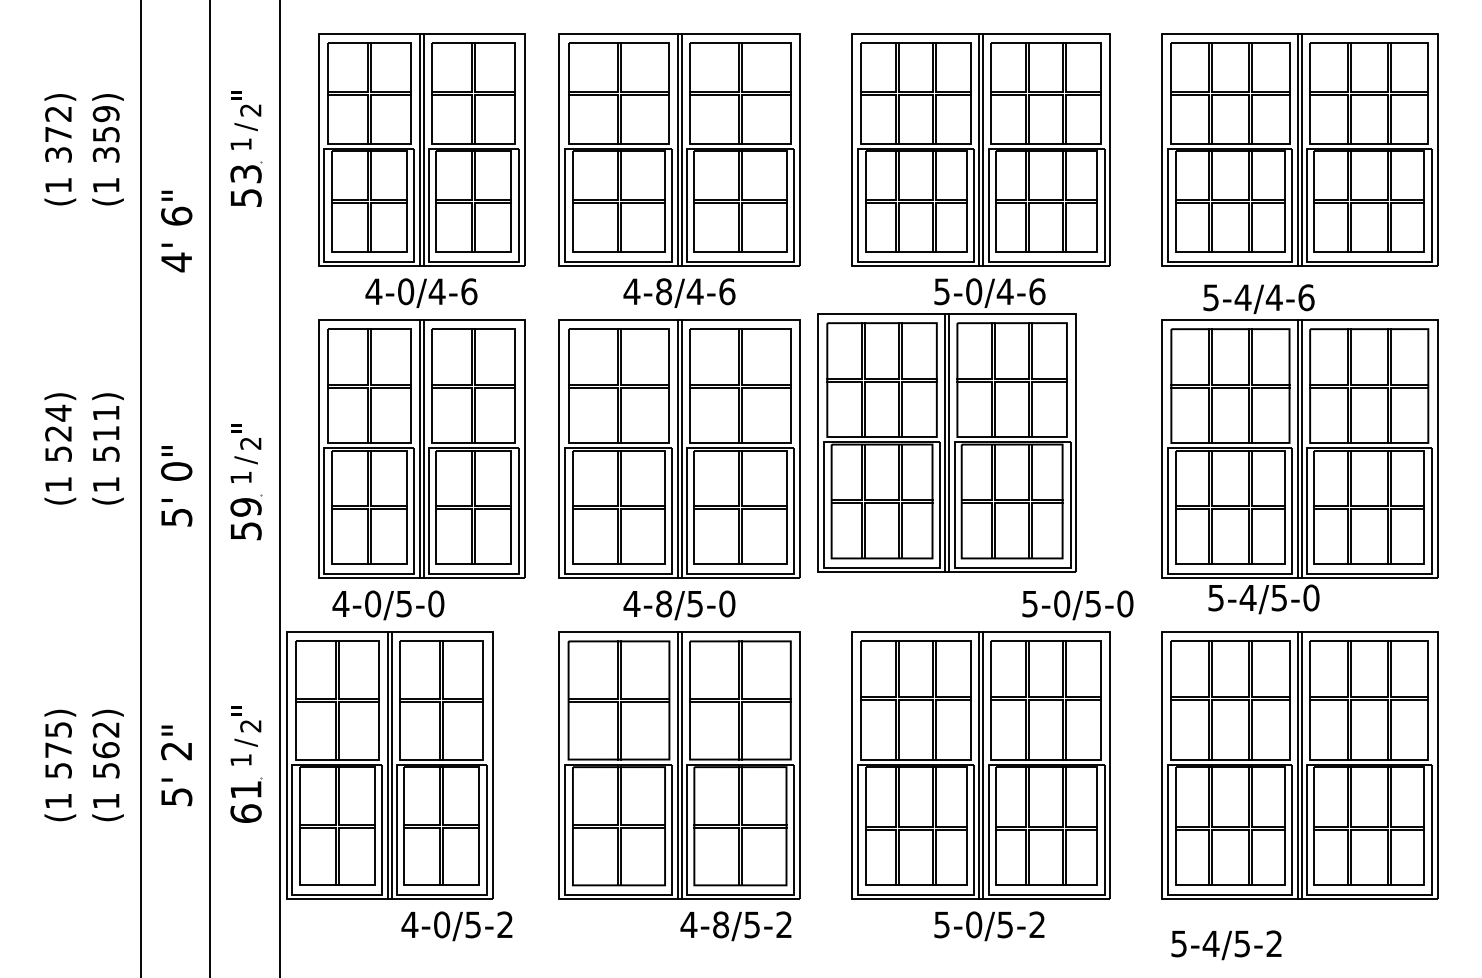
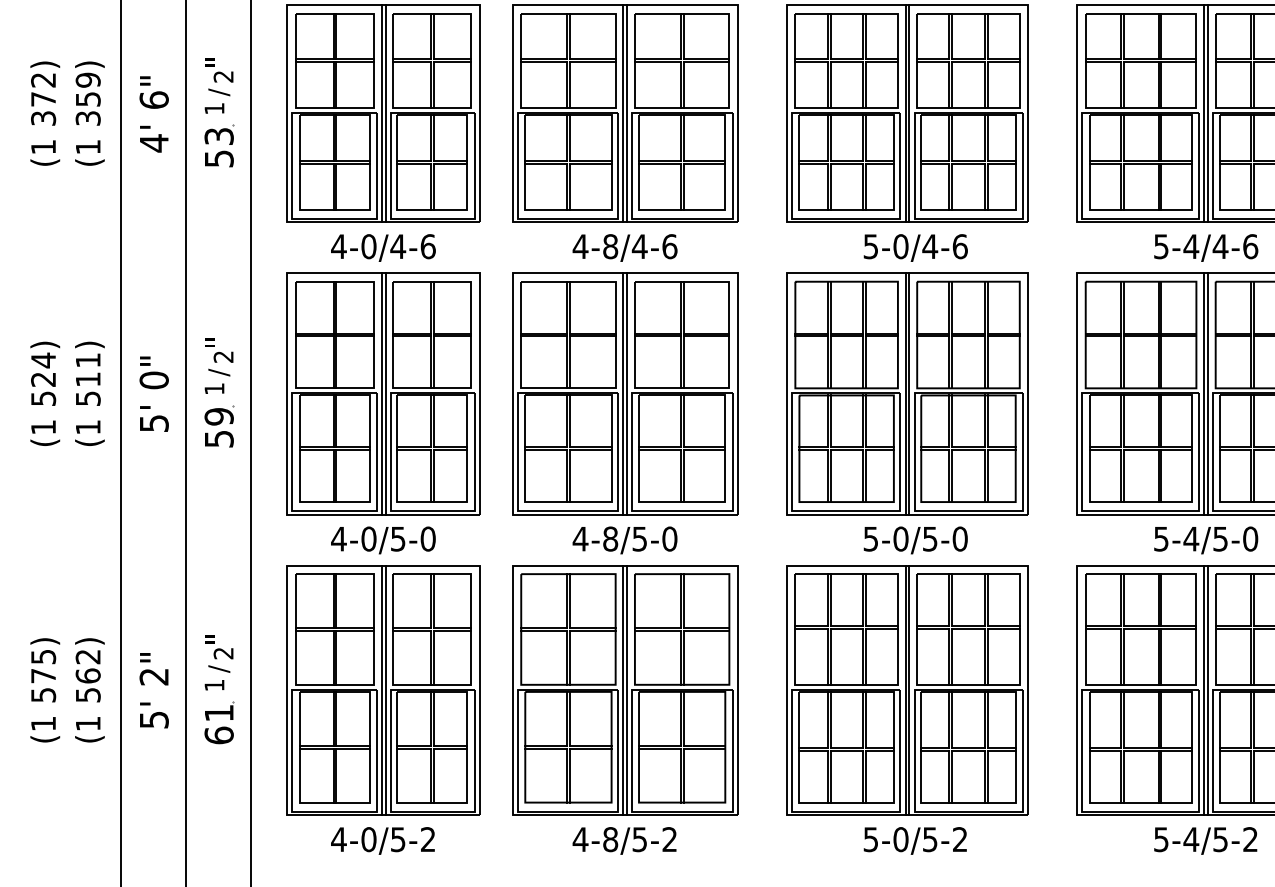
text: (176, 231) -> (154, 114), moved
text: (1258, 298) -> (1205, 247), moved
part: (946, 442) -> (906, 393), moved
part: (246, 482) -> (219, 393), moved
text: (176, 486) -> (154, 394), moved
text: (1263, 599) -> (1205, 540), moved
text: (388, 605) -> (383, 540), moved
text: (1077, 605) -> (915, 540), moved
part: (389, 765) -> (383, 690), moved
text: (456, 926) -> (382, 841), moved
text: (735, 926) -> (624, 841), moved
text: (1226, 945) -> (1205, 841), moved

